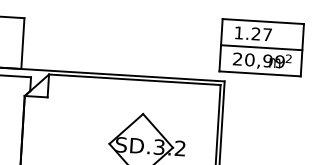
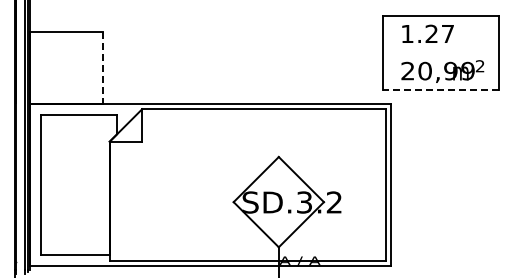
line: (22, 44) -> (102, 68), solid -> dashed
line: (261, 47) -> (440, 52), removed
line: (259, 74) -> (440, 90), solid -> dashed

